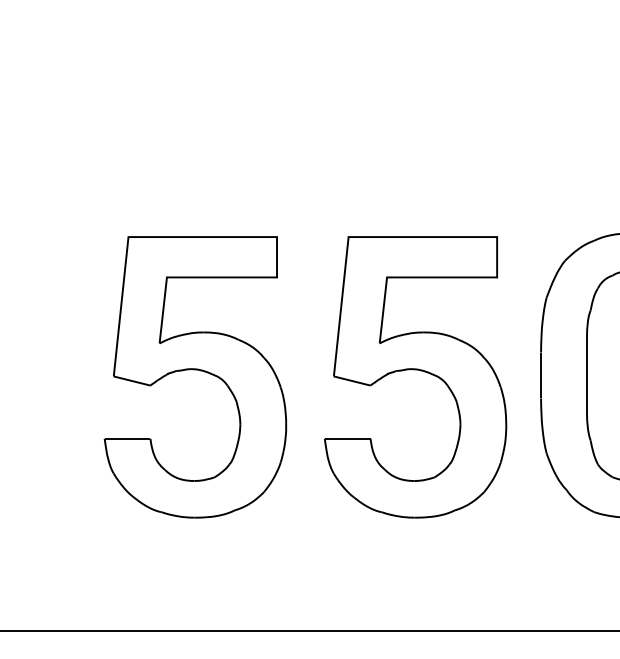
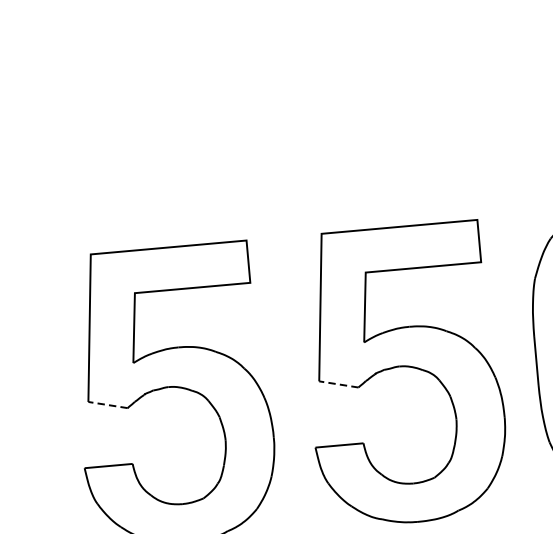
line: (132, 381) -> (108, 405), solid -> dashed
line: (352, 381) -> (339, 384), solid -> dashed

